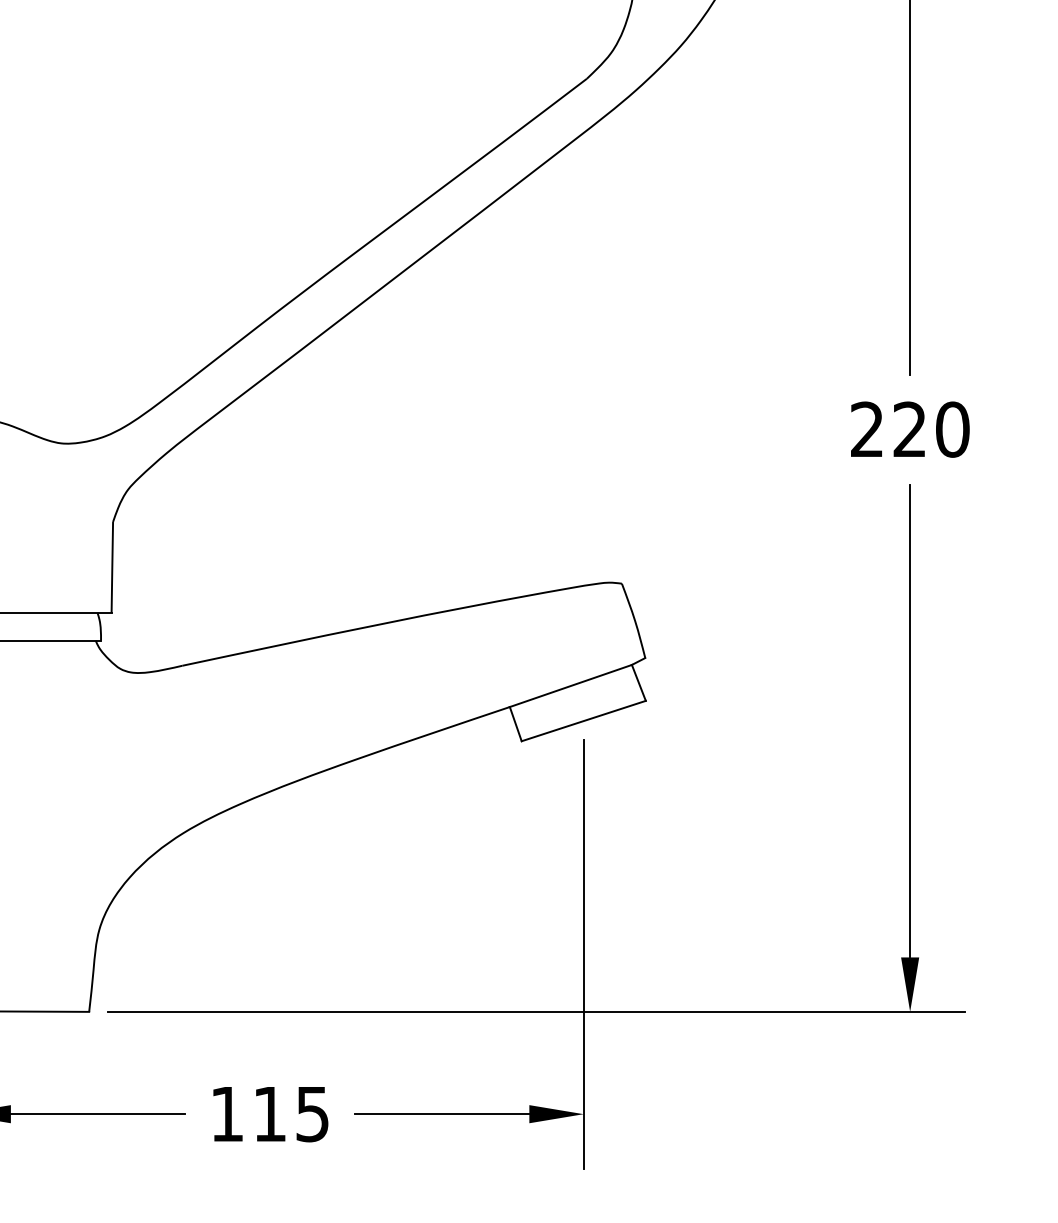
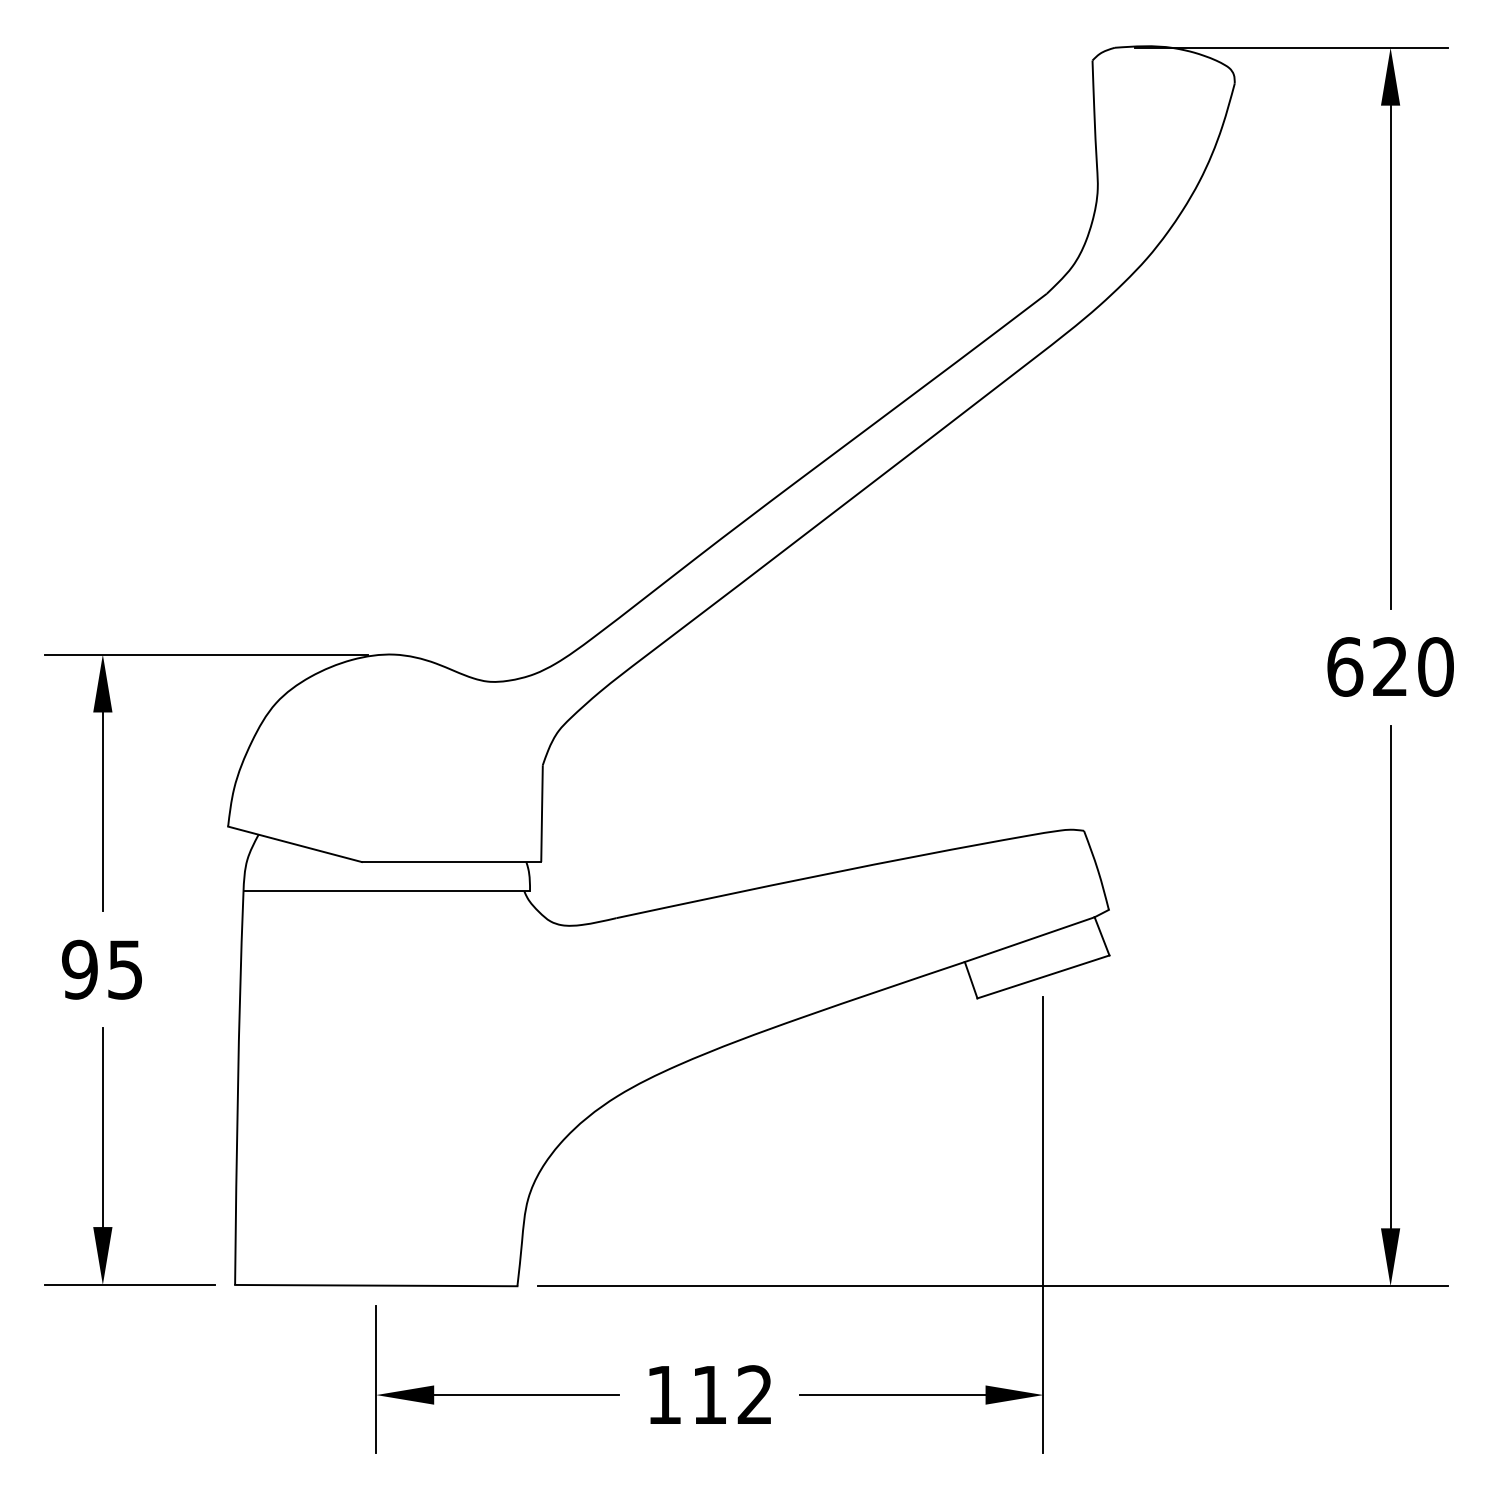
text: (867, 429) -> (1345, 666), 220 -> 620
text: (312, 1114) -> (754, 1395), 115 -> 112

